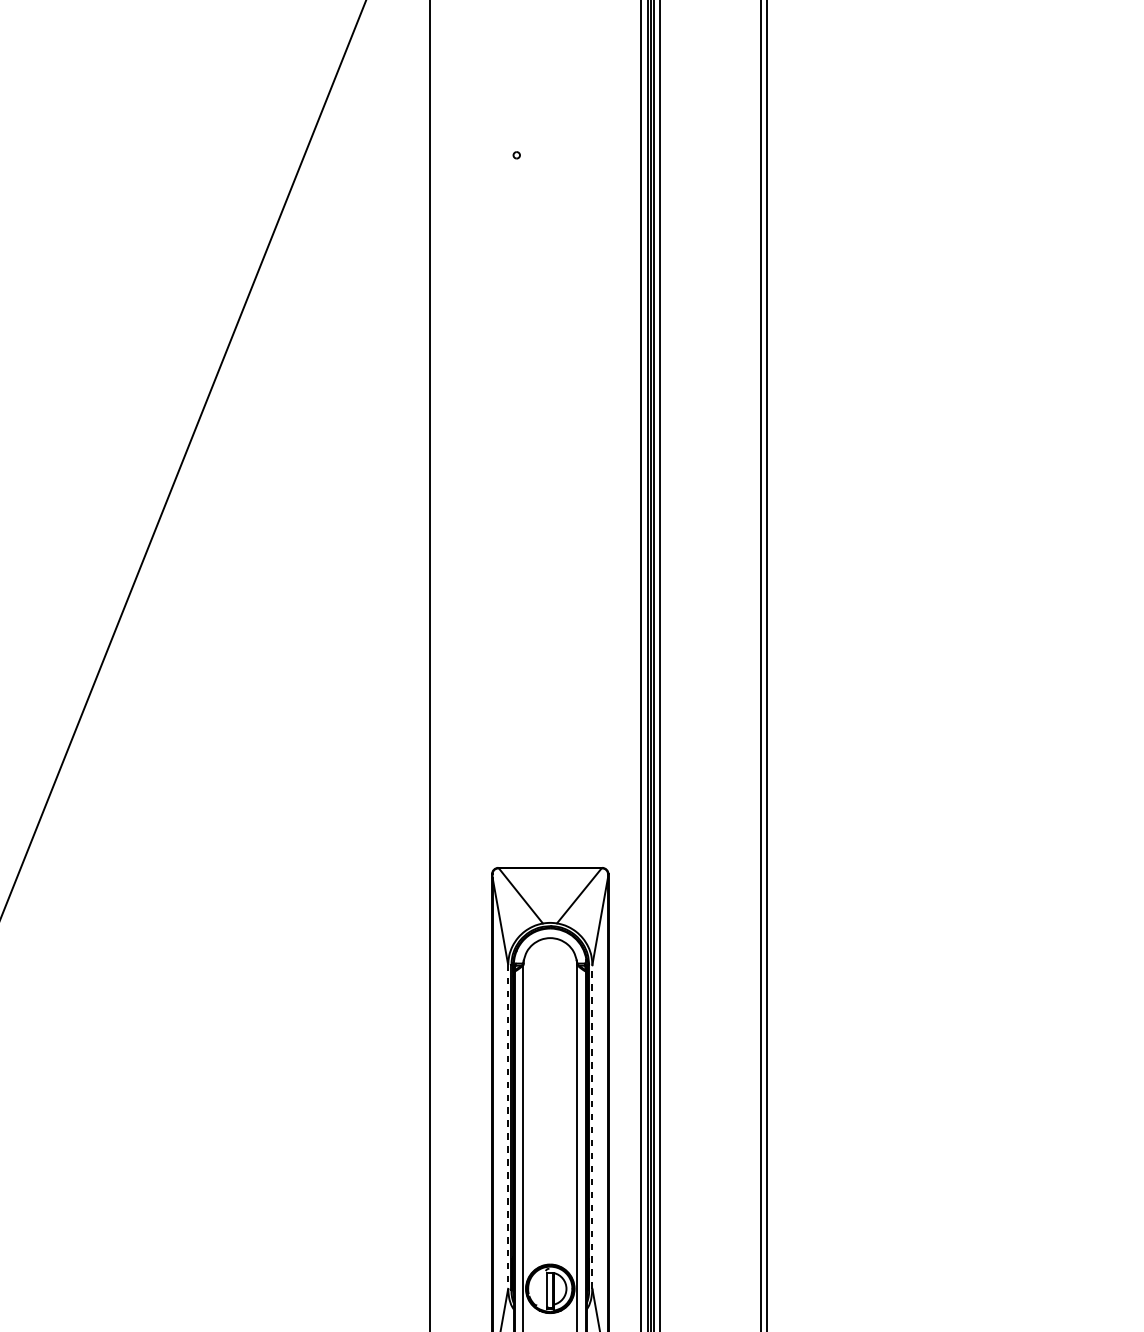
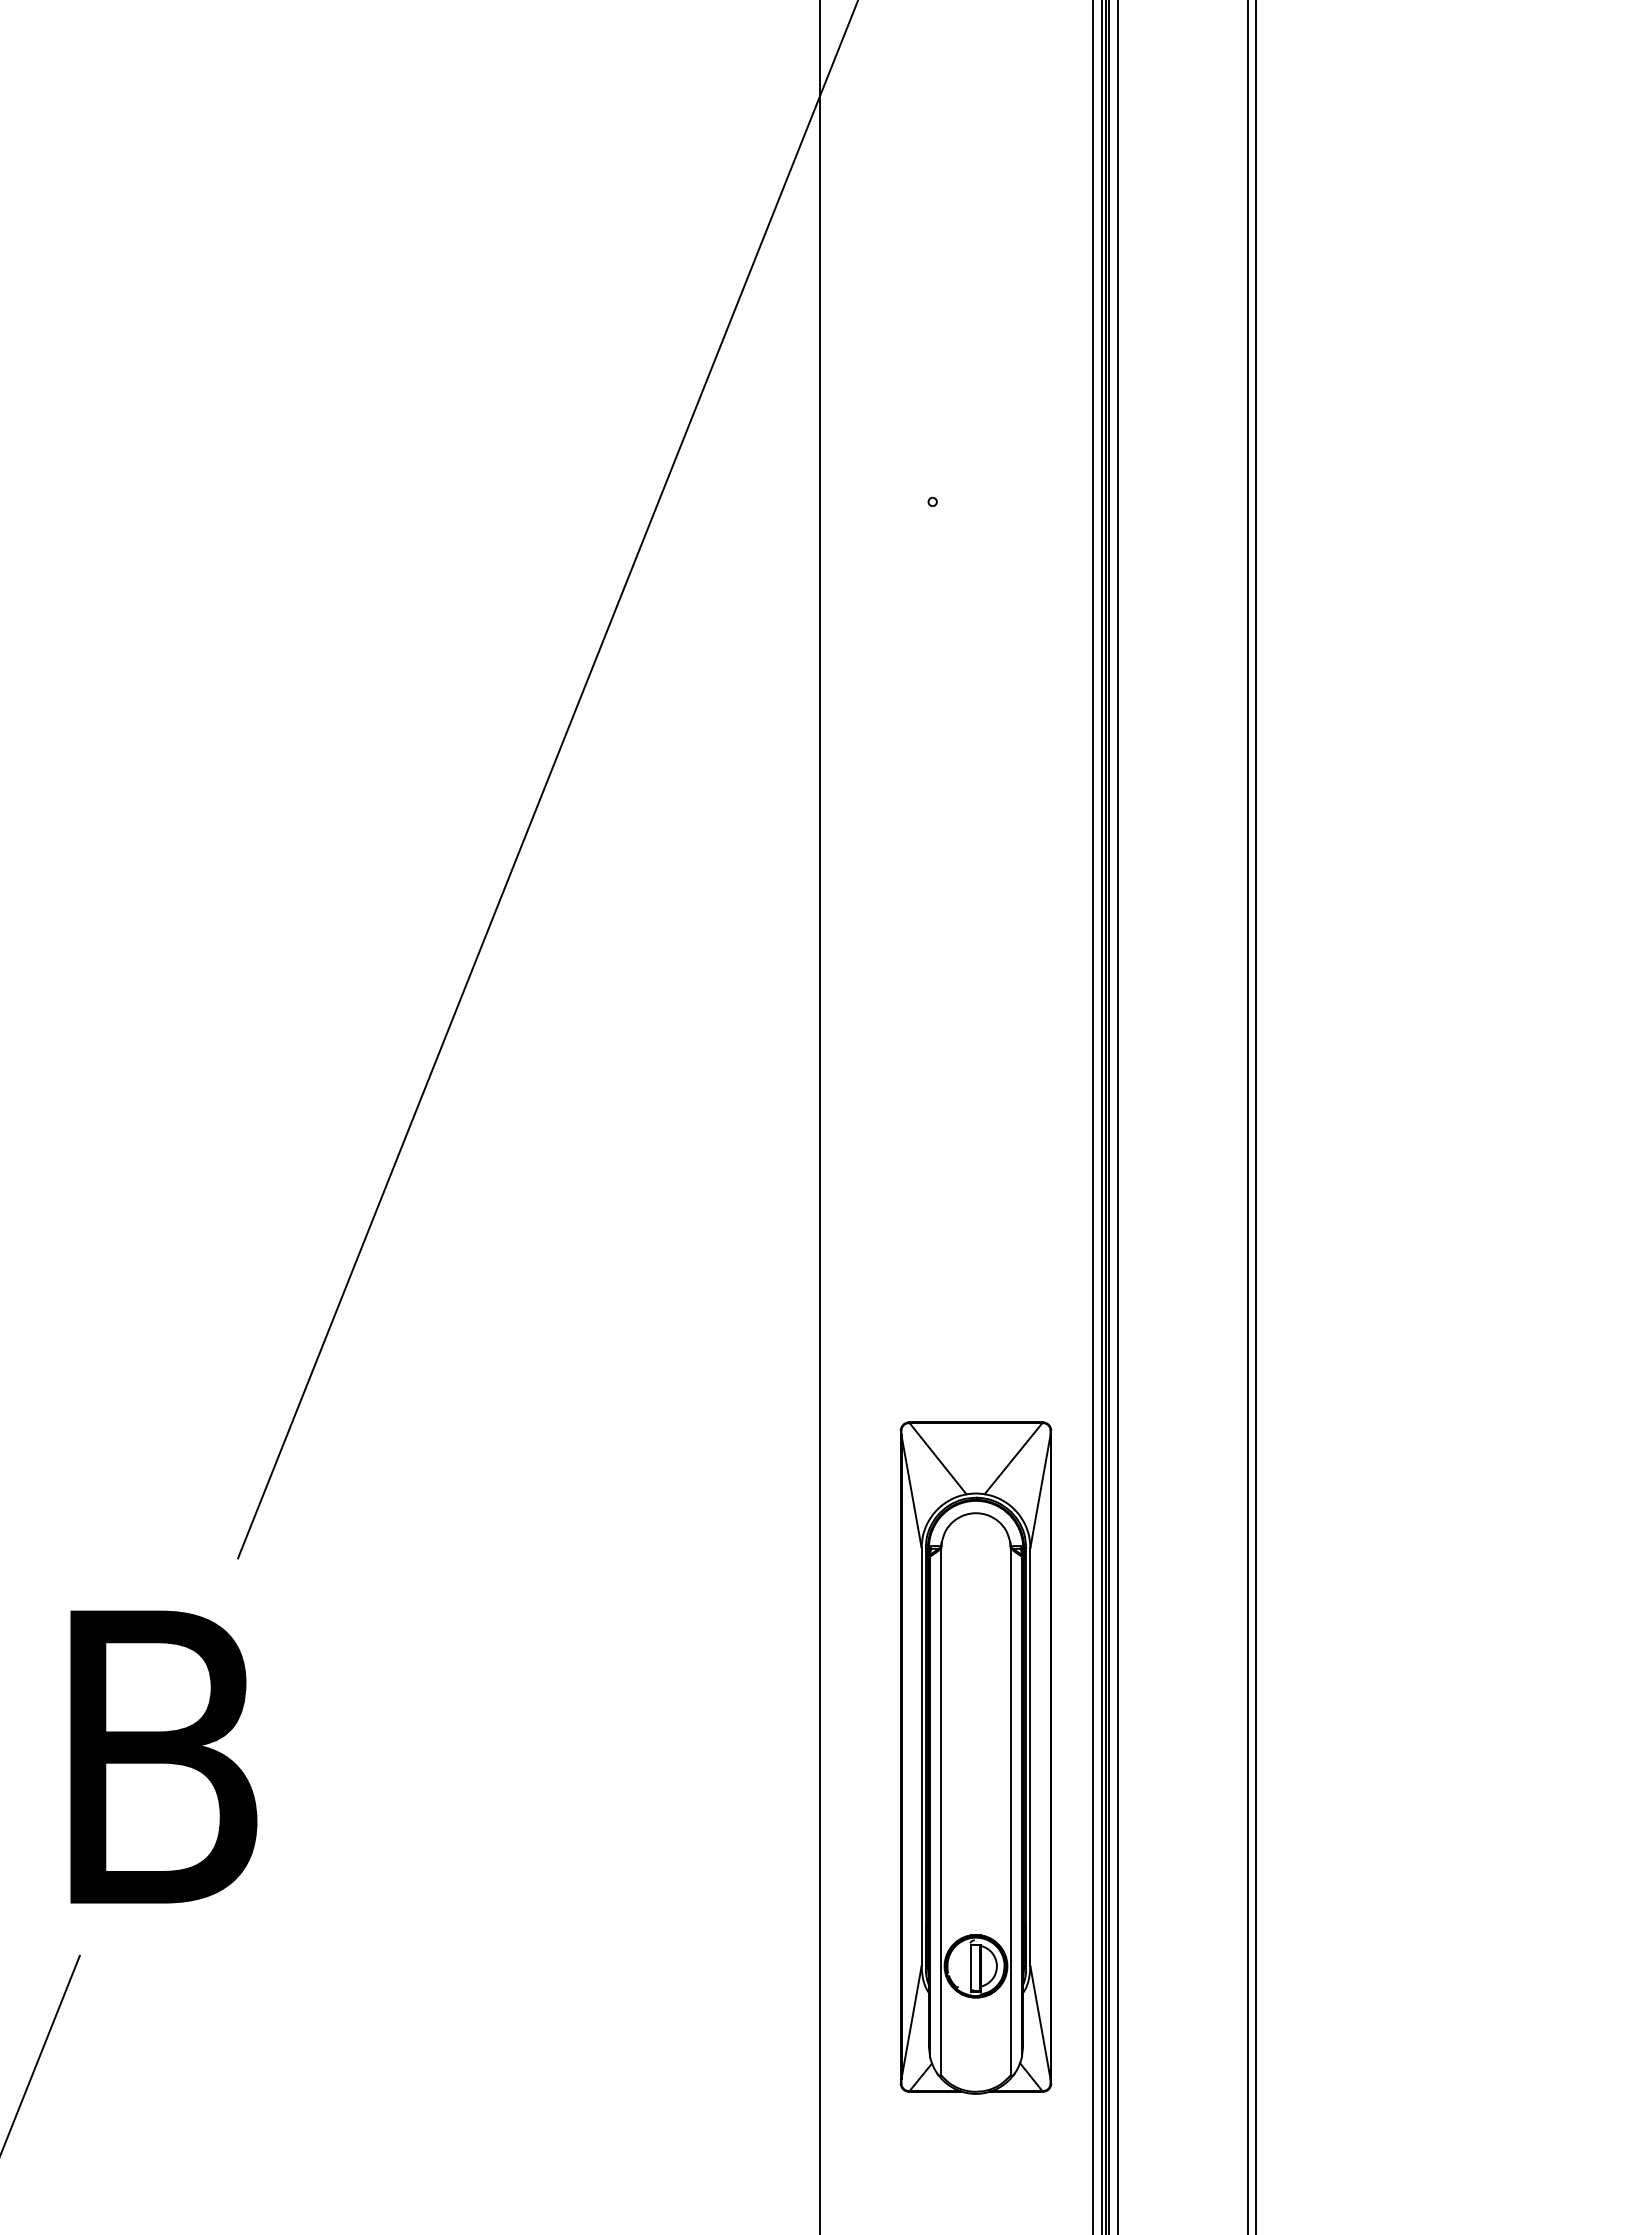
line: (592, 1126) -> (1030, 1756), dashed -> solid
line: (508, 1127) -> (921, 1757), dashed -> solid

